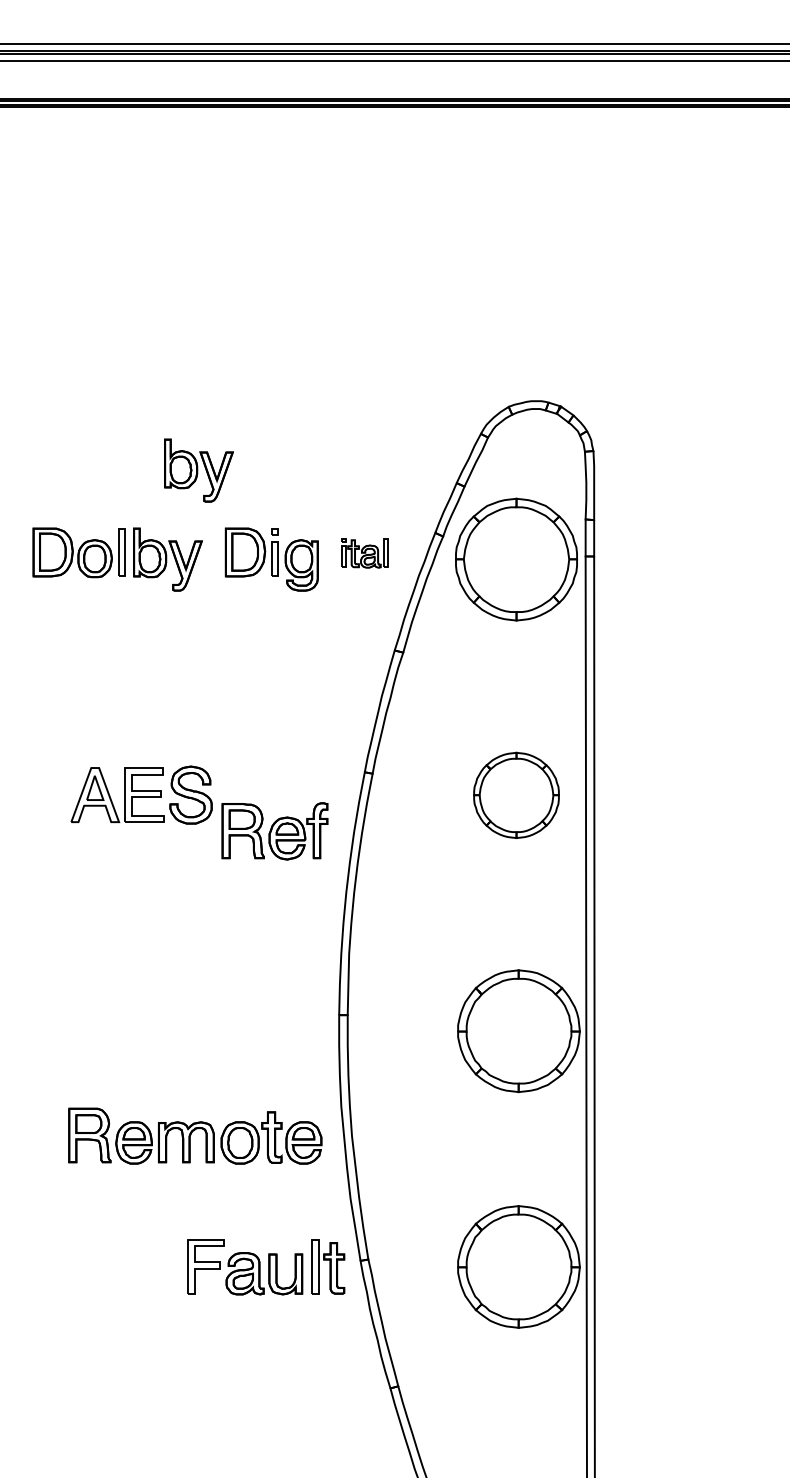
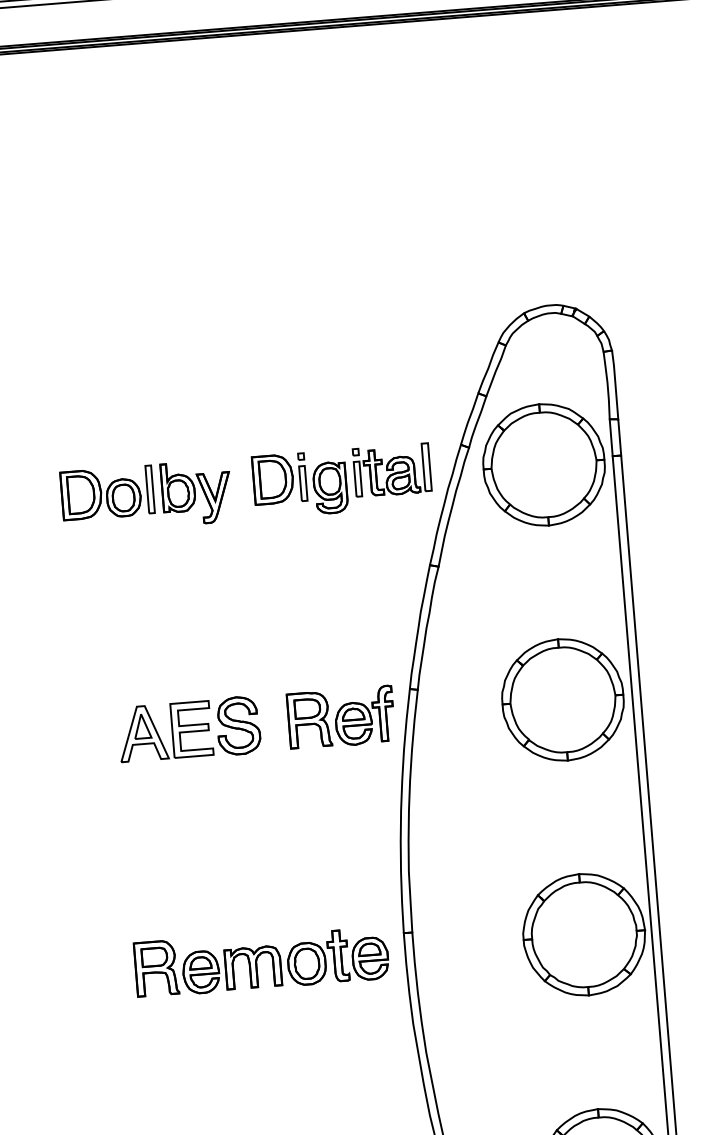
part: (198, 470) -> (219, 401), removed
part: (364, 553) -> (392, 470), size x1.67
part: (516, 795) -> (562, 700), size x1.43
part: (274, 831) -> (340, 717), moved
part: (195, 1135) -> (261, 959), moved

